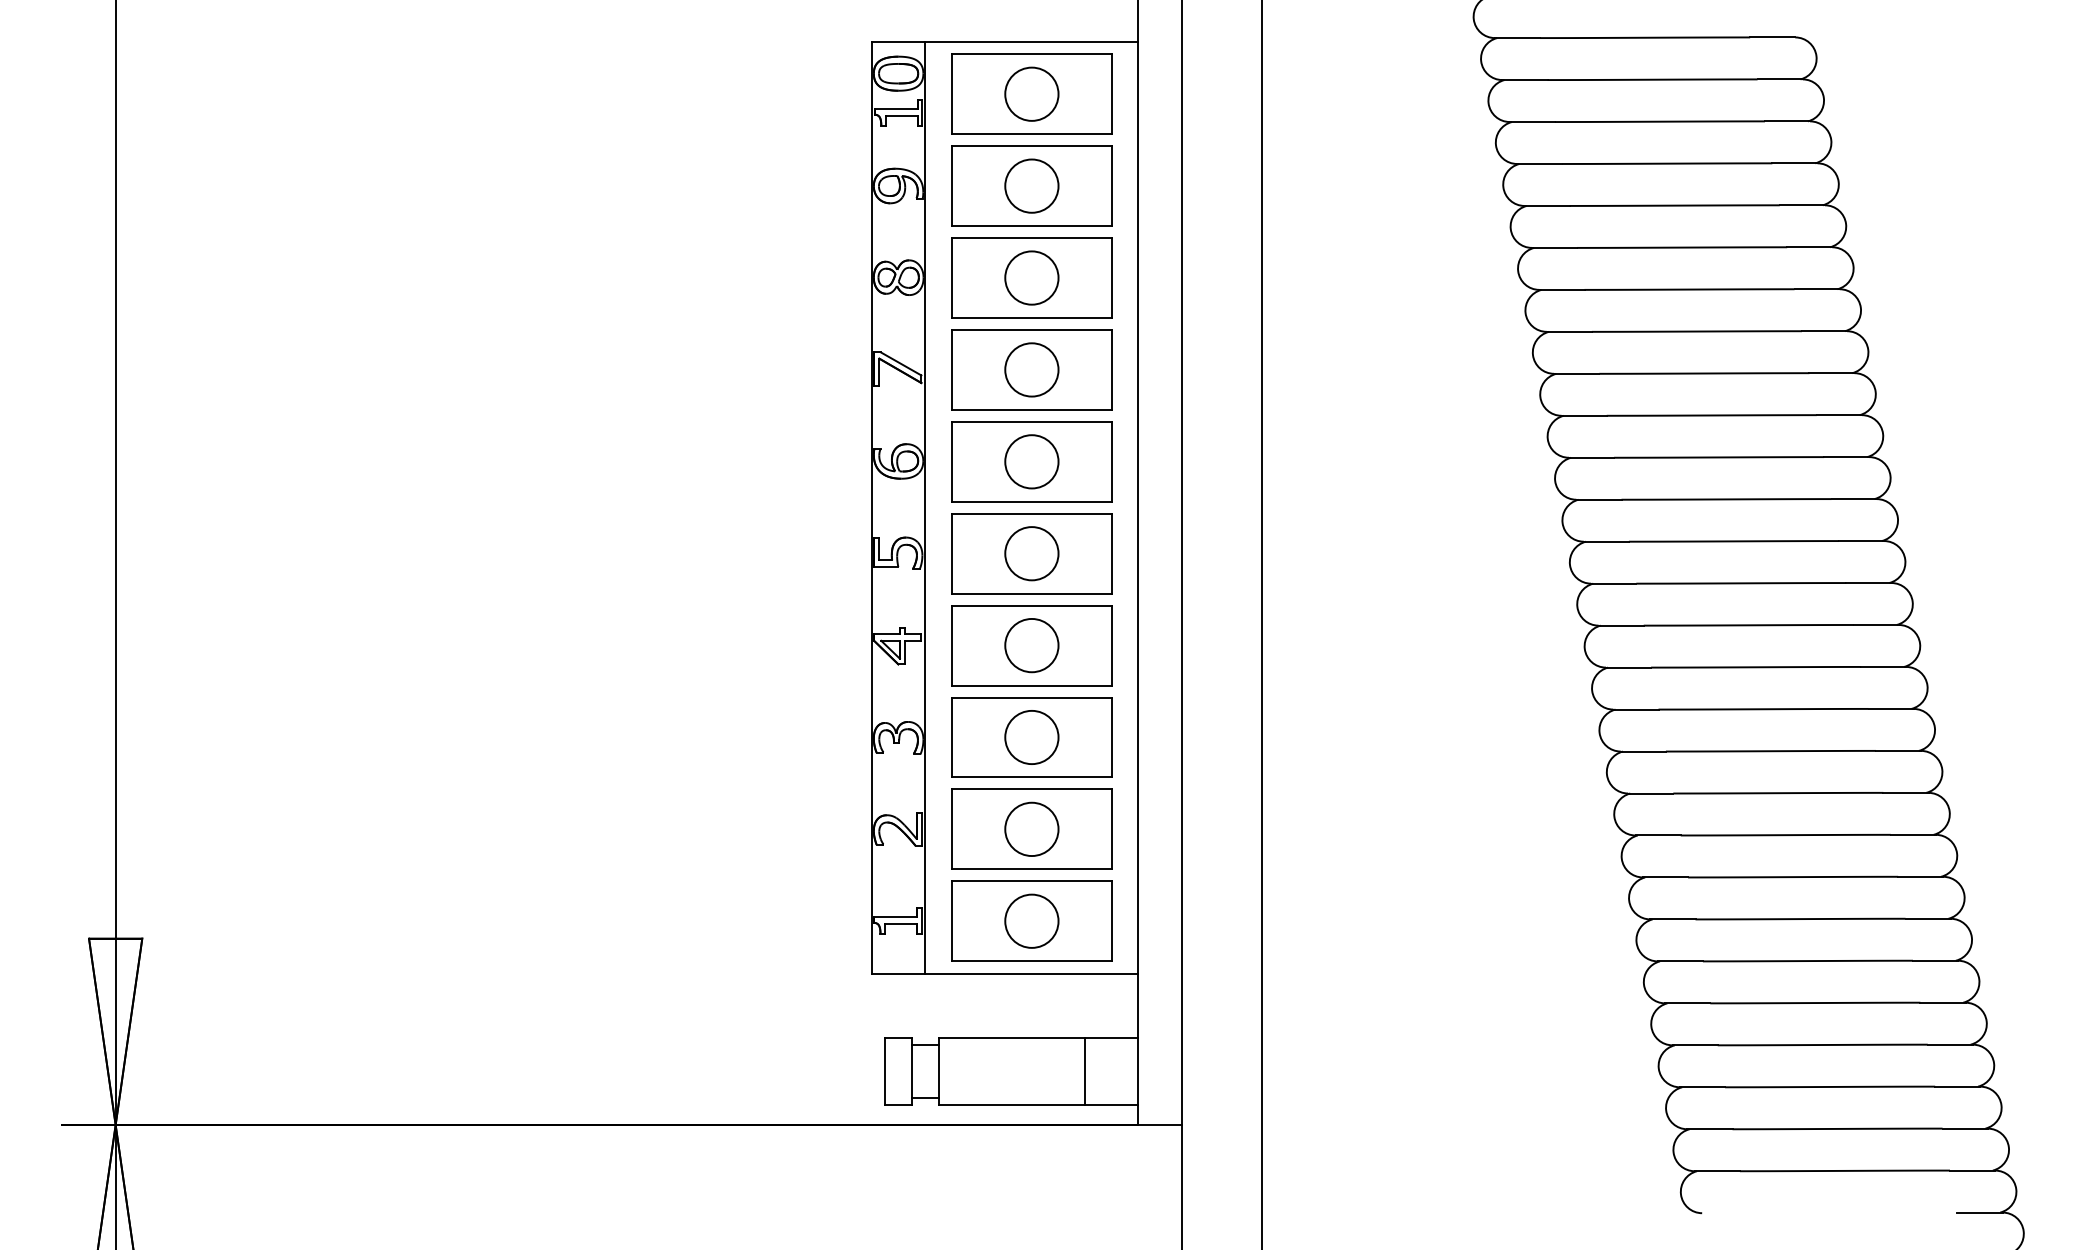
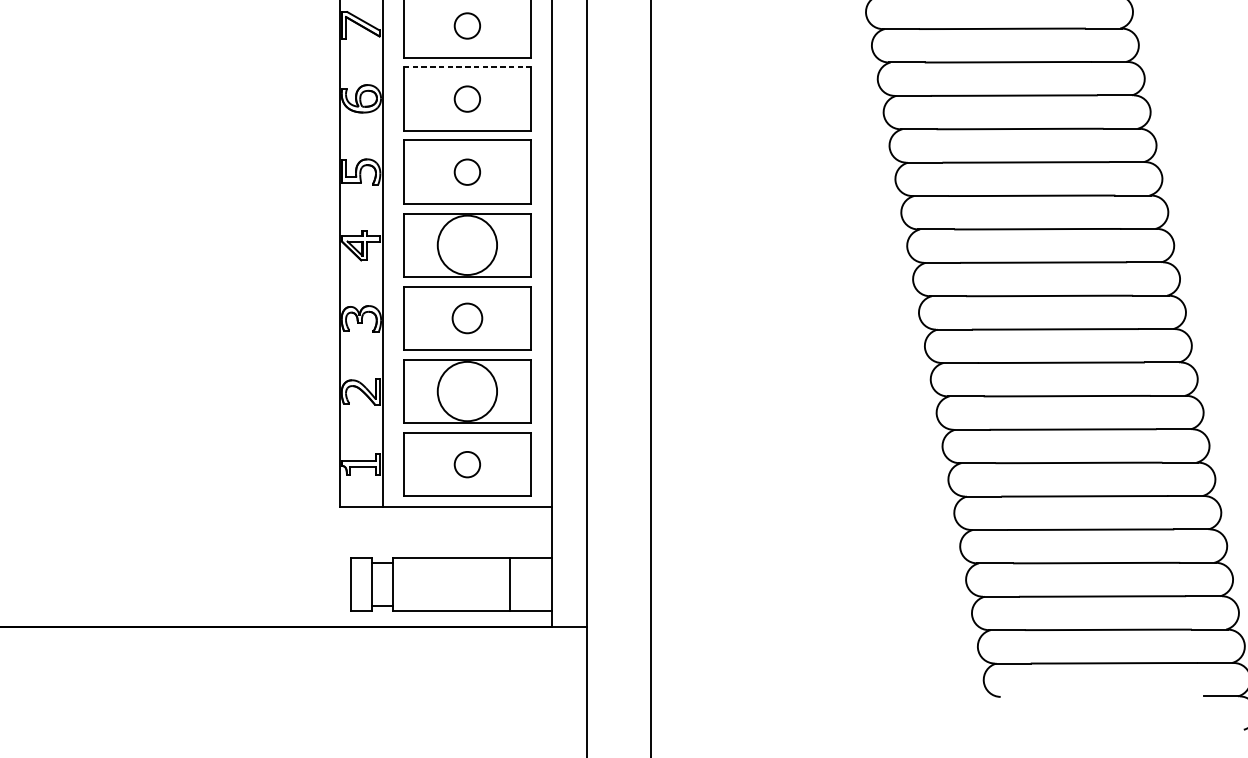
circle: (1031, 369) -> (467, 25), size x0.6
line: (1031, 421) -> (467, 67), solid -> dashed
circle: (1031, 461) -> (467, 98), size x0.6
circle: (1031, 553) -> (467, 172), size x0.6
circle: (1031, 645) -> (467, 245), size x1.4
circle: (1031, 737) -> (467, 318), size x0.7
circle: (1031, 829) -> (467, 391), size x1.4
circle: (1031, 920) -> (467, 464), size x0.6

